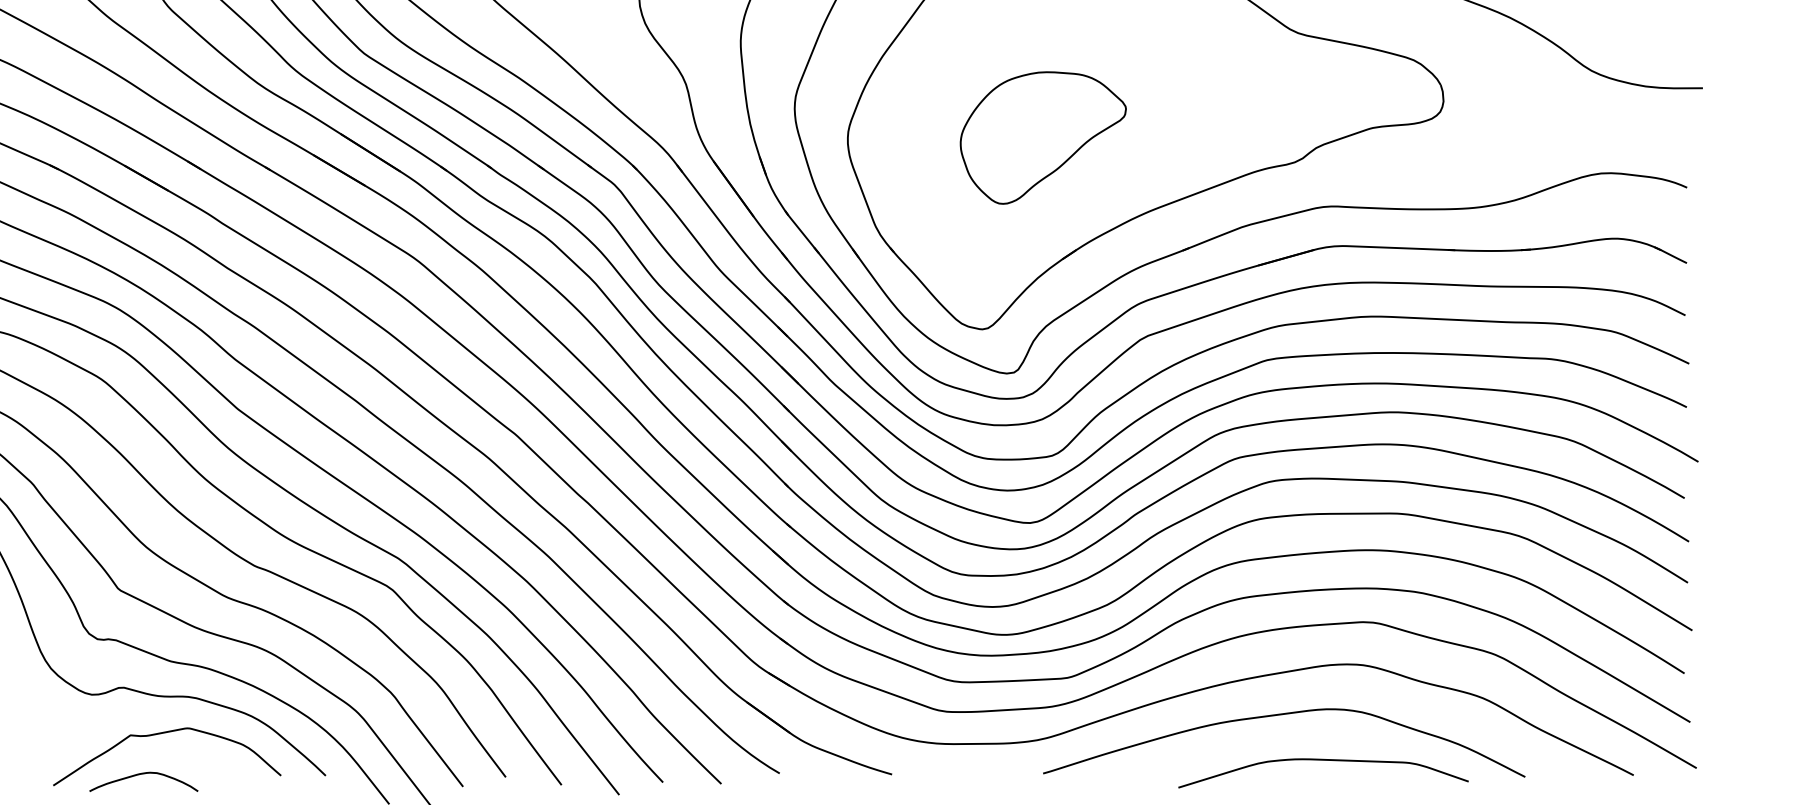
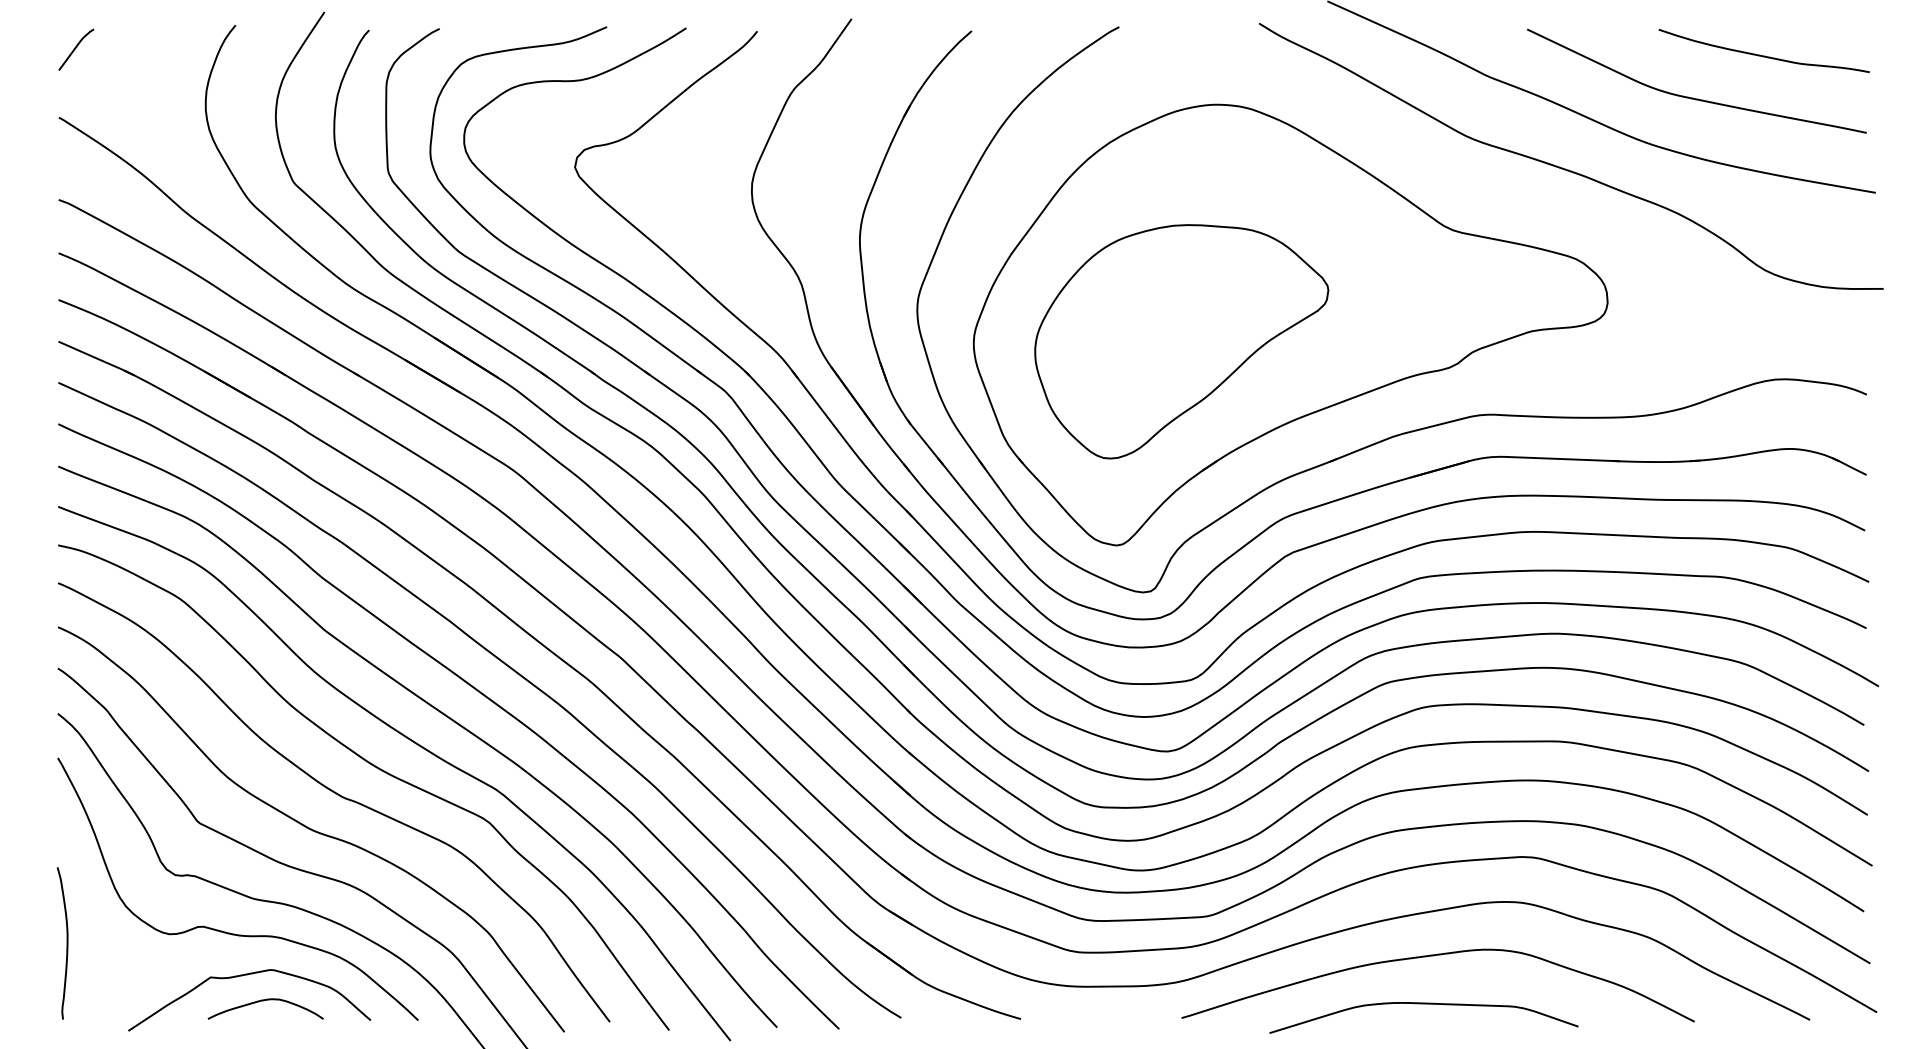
part: (1043, 137) -> (1181, 341), size x1.67
curve: (1323, 760) -> (1423, 1004), moved
curve: (142, 774) -> (264, 1001), moved

